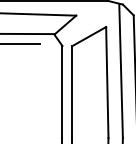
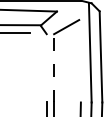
line: (106, 82) -> (79, 61), removed
line: (72, 90) -> (54, 67), solid -> dashed
line: (62, 92) -> (46, 68), removed

